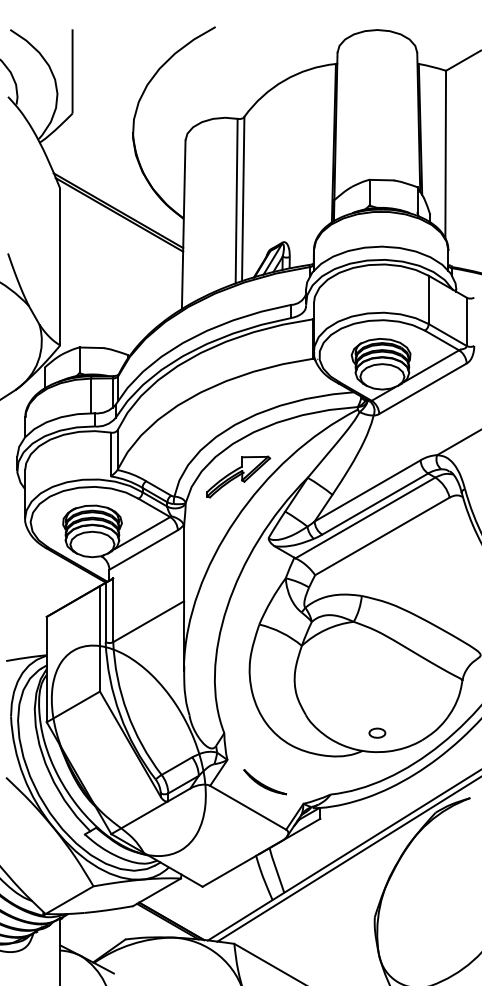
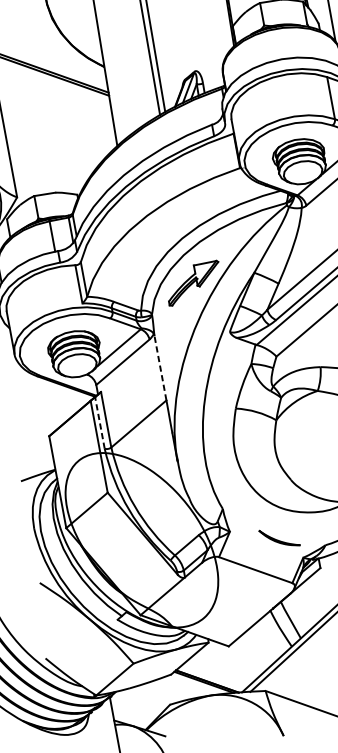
line: (184, 563) -> (160, 367), solid -> dashed
line: (105, 612) -> (99, 422), solid -> dashed
part: (264, 782) -> (278, 538), moved

